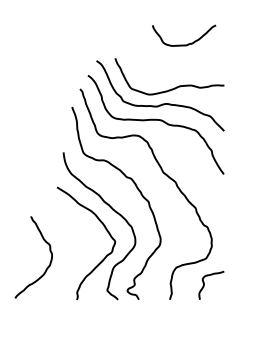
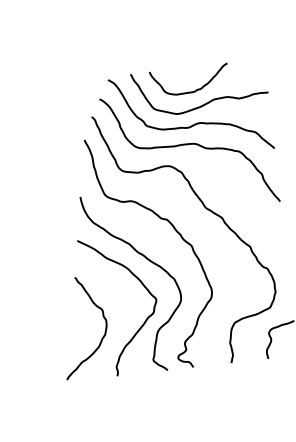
curve: (188, 43) -> (196, 89), moved
curve: (46, 267) -> (101, 337), moved

